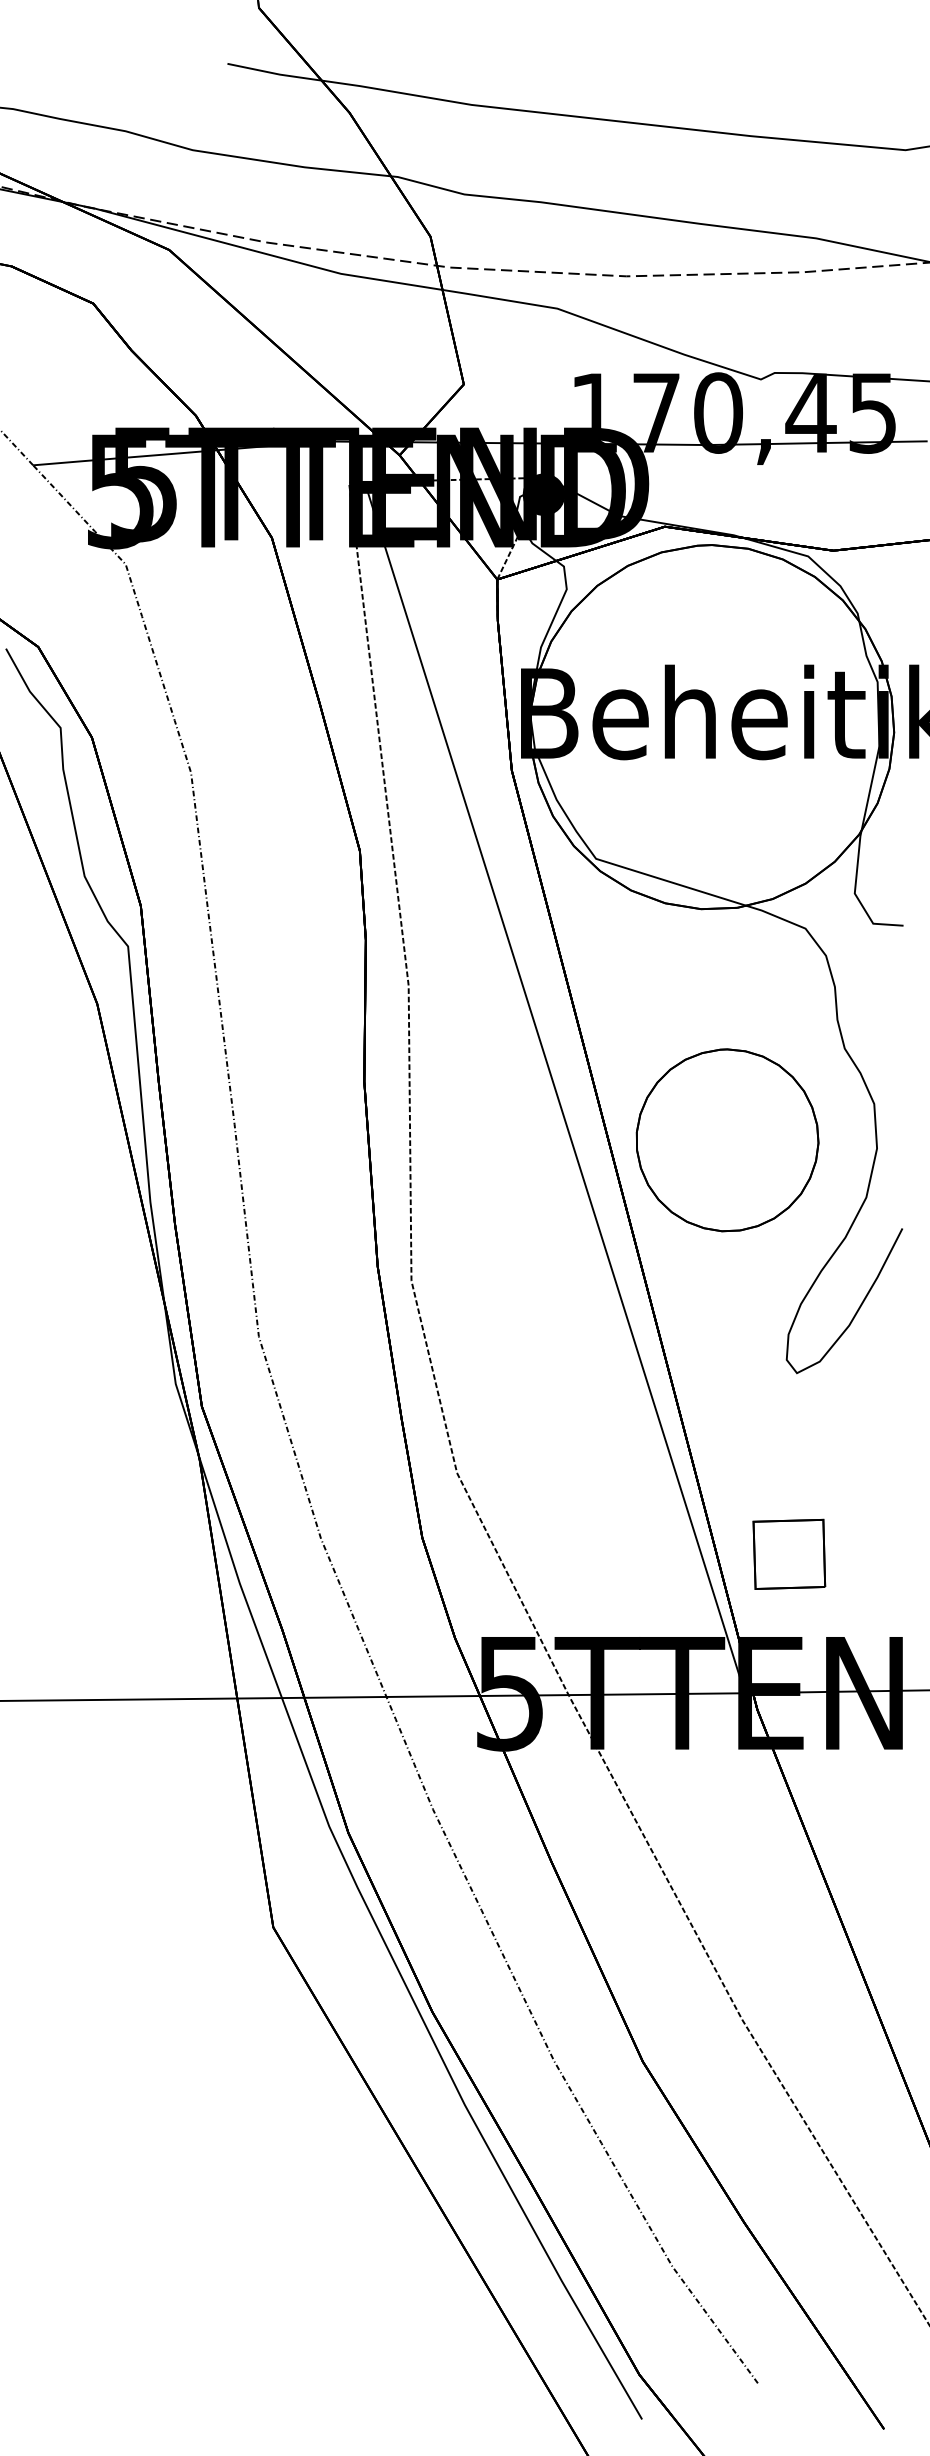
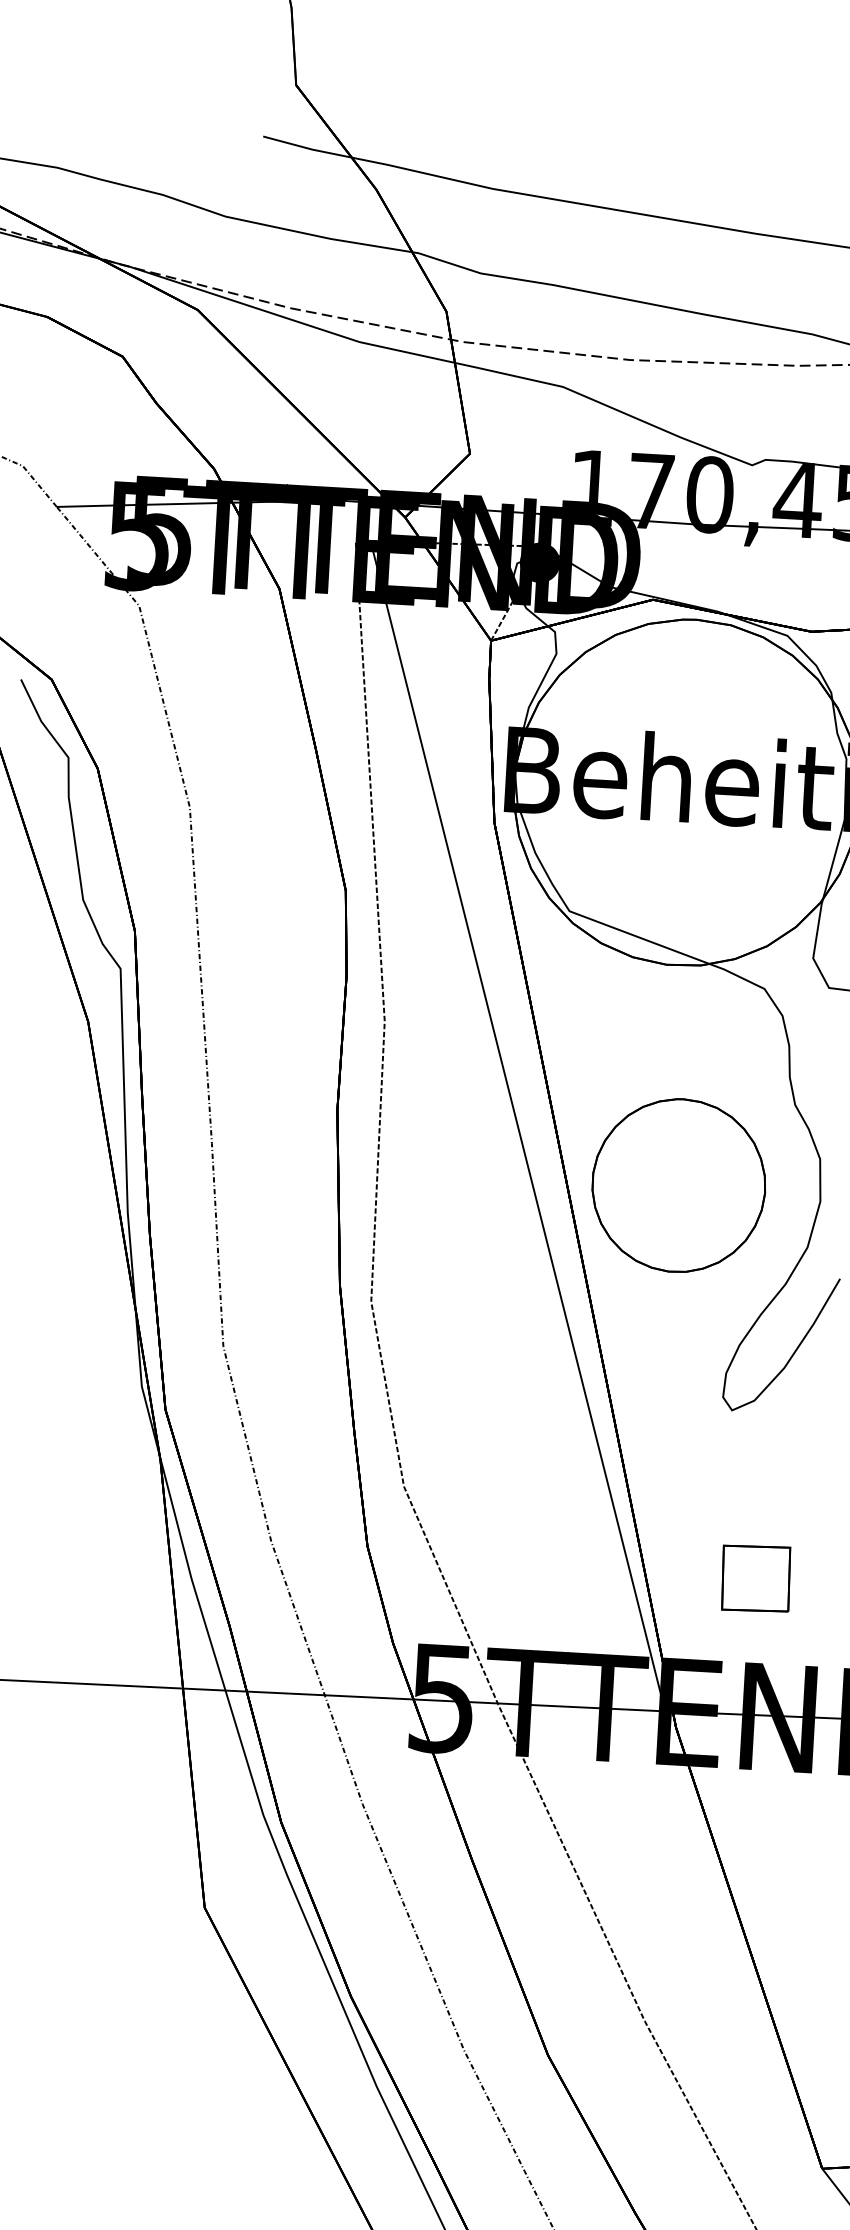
part: (789, 1553) -> (756, 1577), moved

